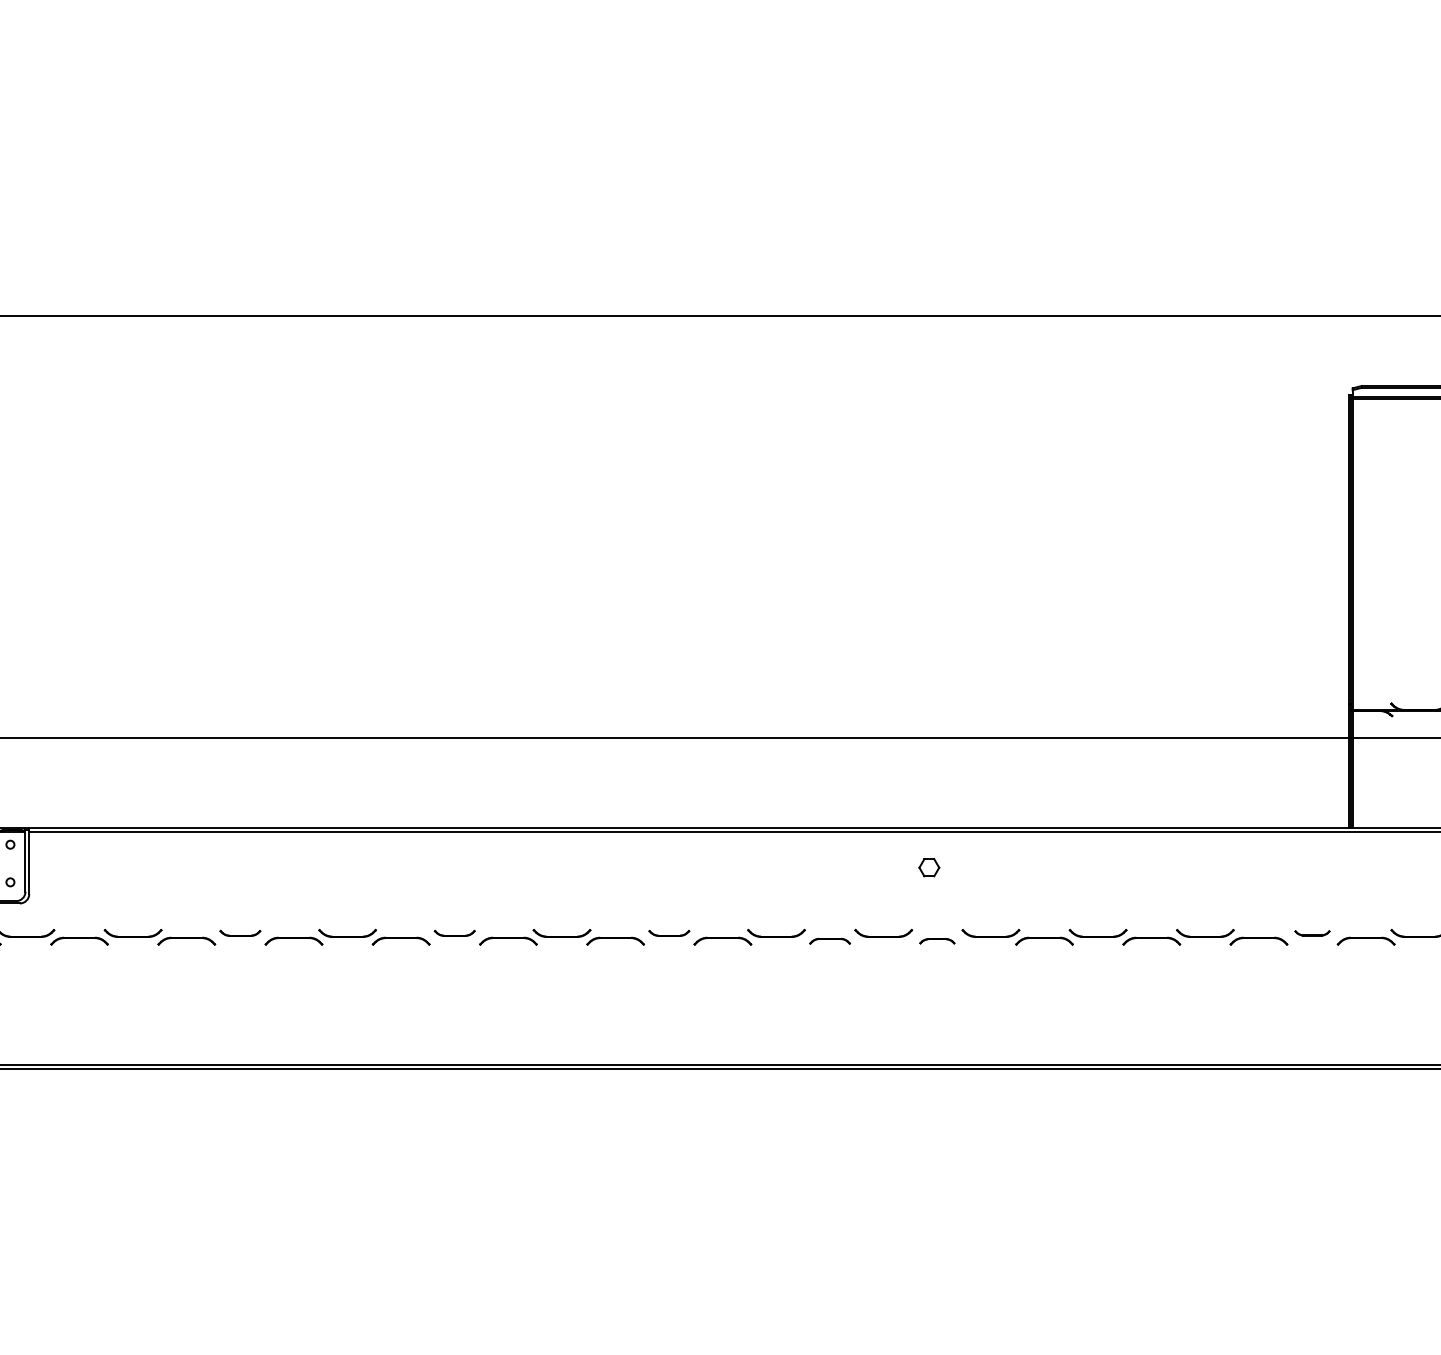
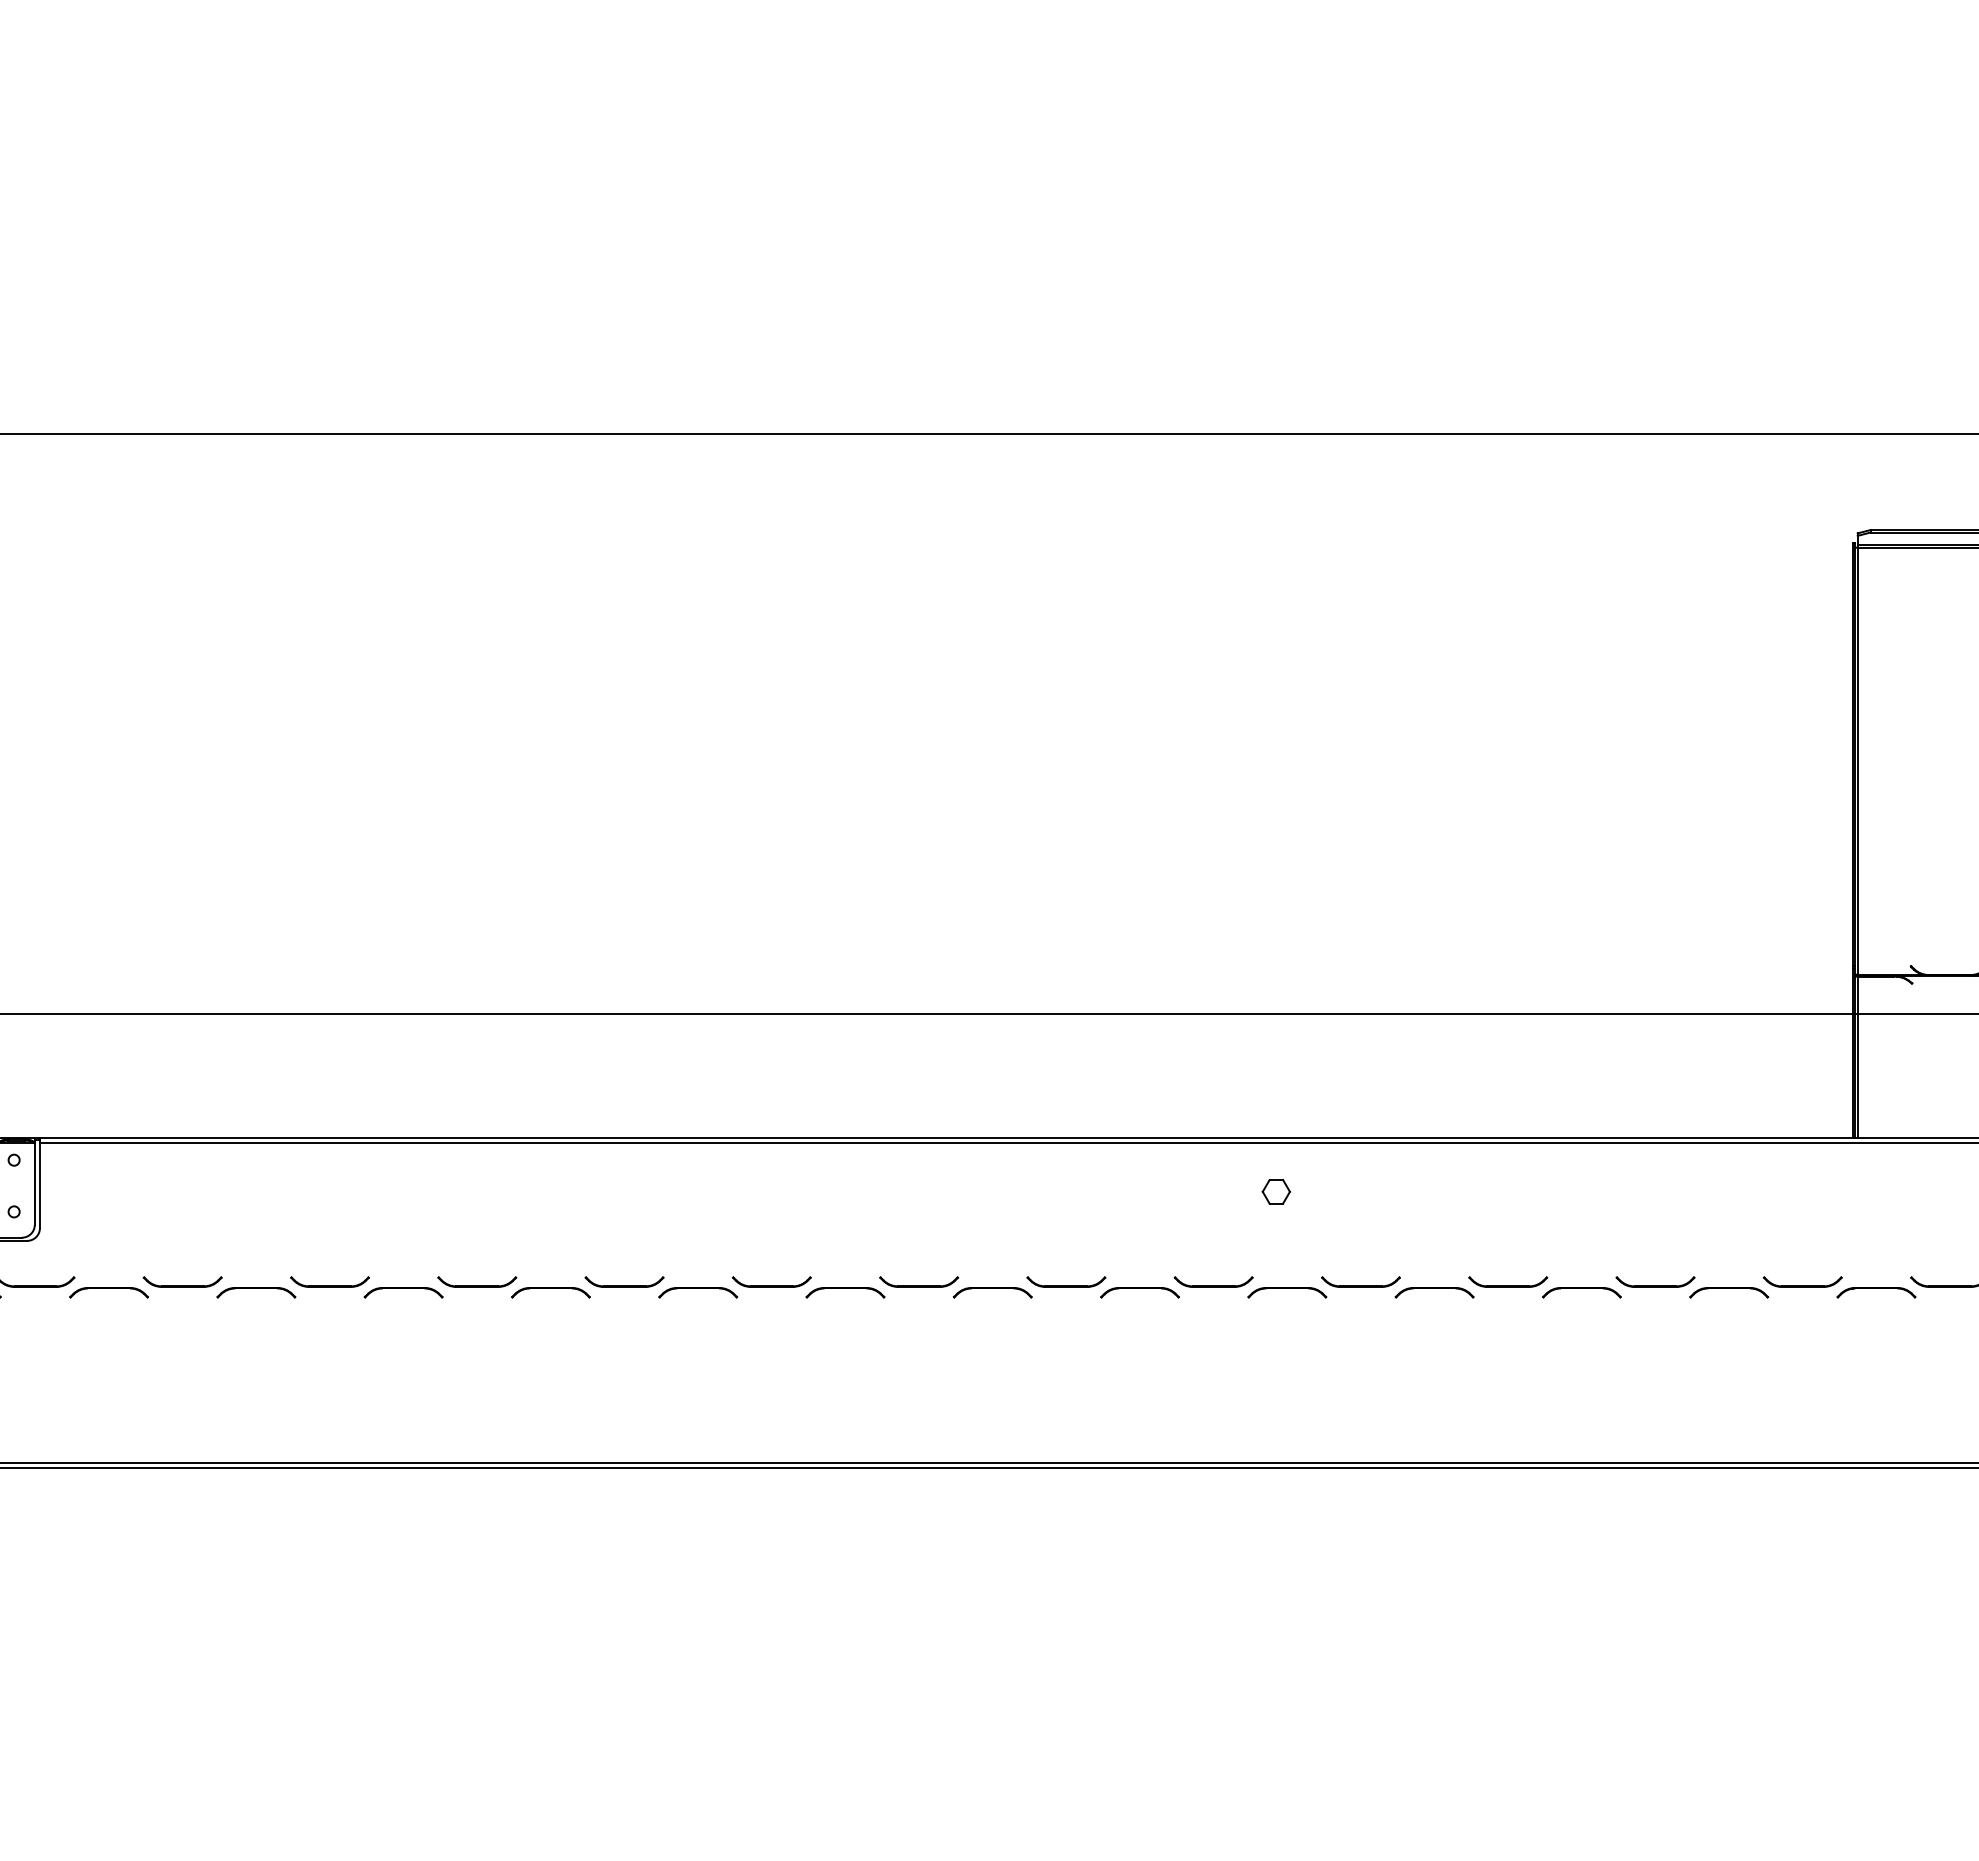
part: (240, 933) -> (329, 1281), size x1.43
part: (454, 933) -> (624, 1281), size x1.43
part: (669, 933) -> (919, 1281), size x1.43
part: (1312, 933) -> (1802, 1281), size x1.67
part: (829, 941) -> (1139, 1292), size x1.43
part: (937, 941) -> (1287, 1292), size x1.67

